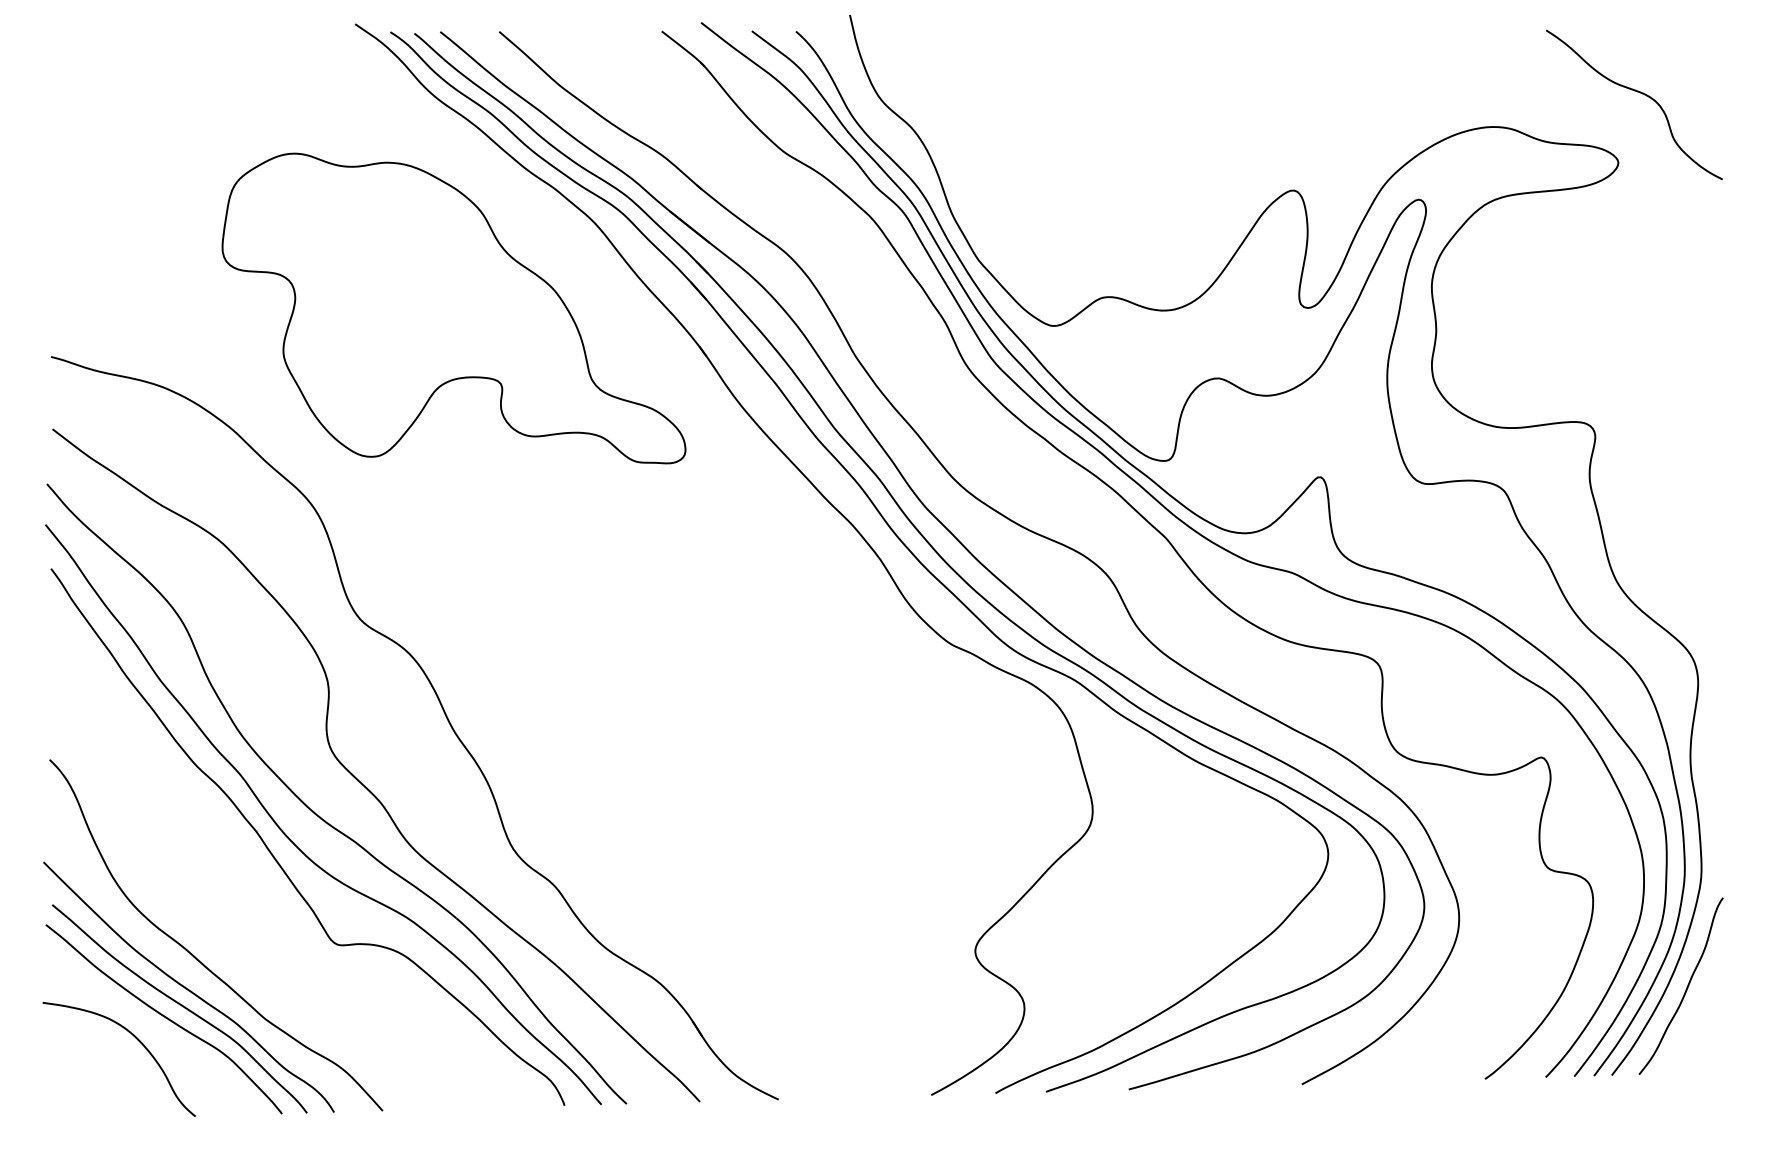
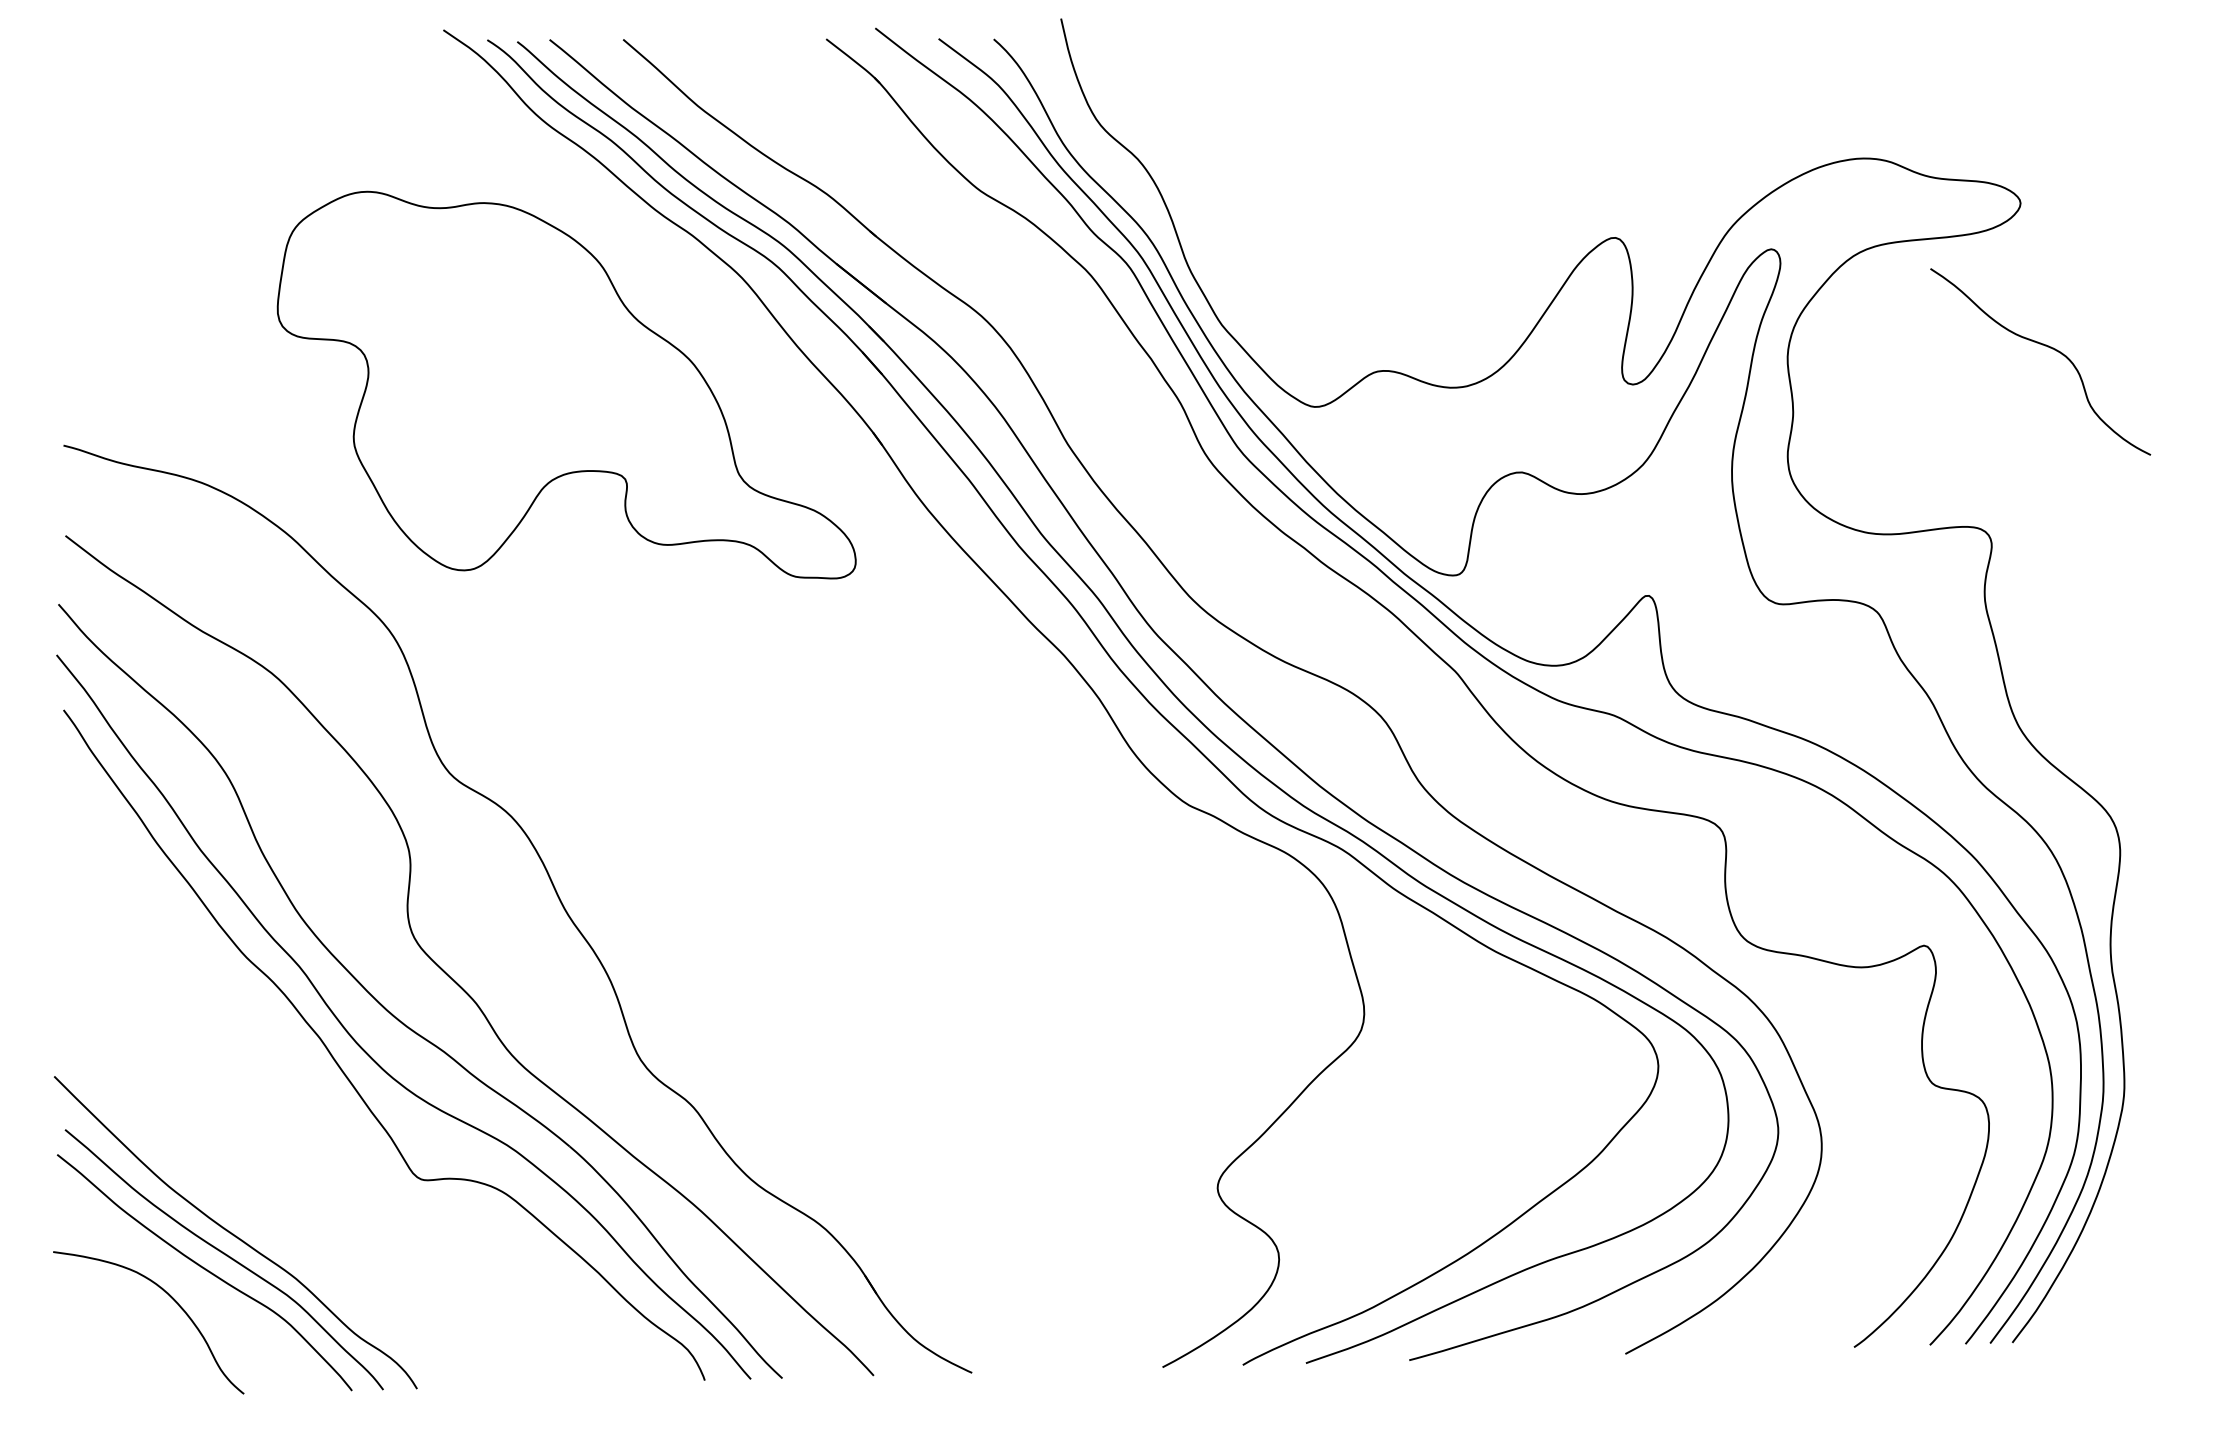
curve: (1637, 92) -> (2044, 346), moved
curve: (195, 956) -> (243, 1194), removed
curve: (1686, 987) -> (2105, 1232), removed

